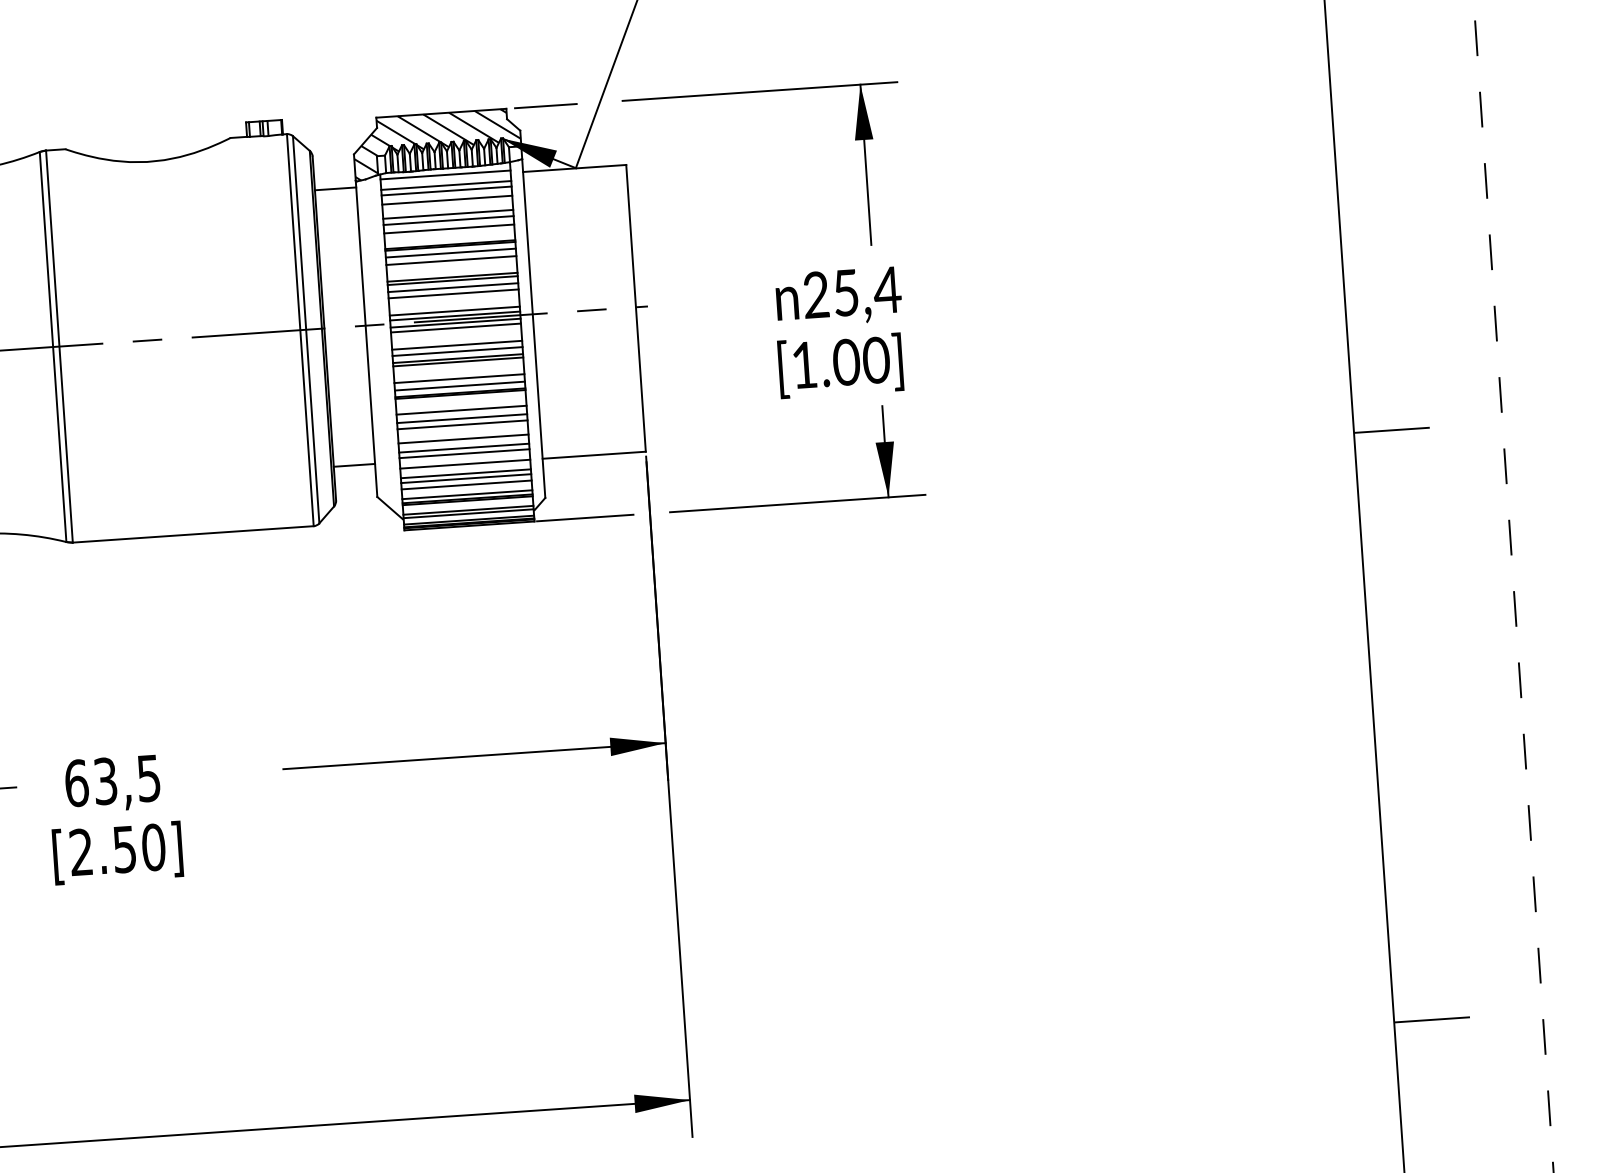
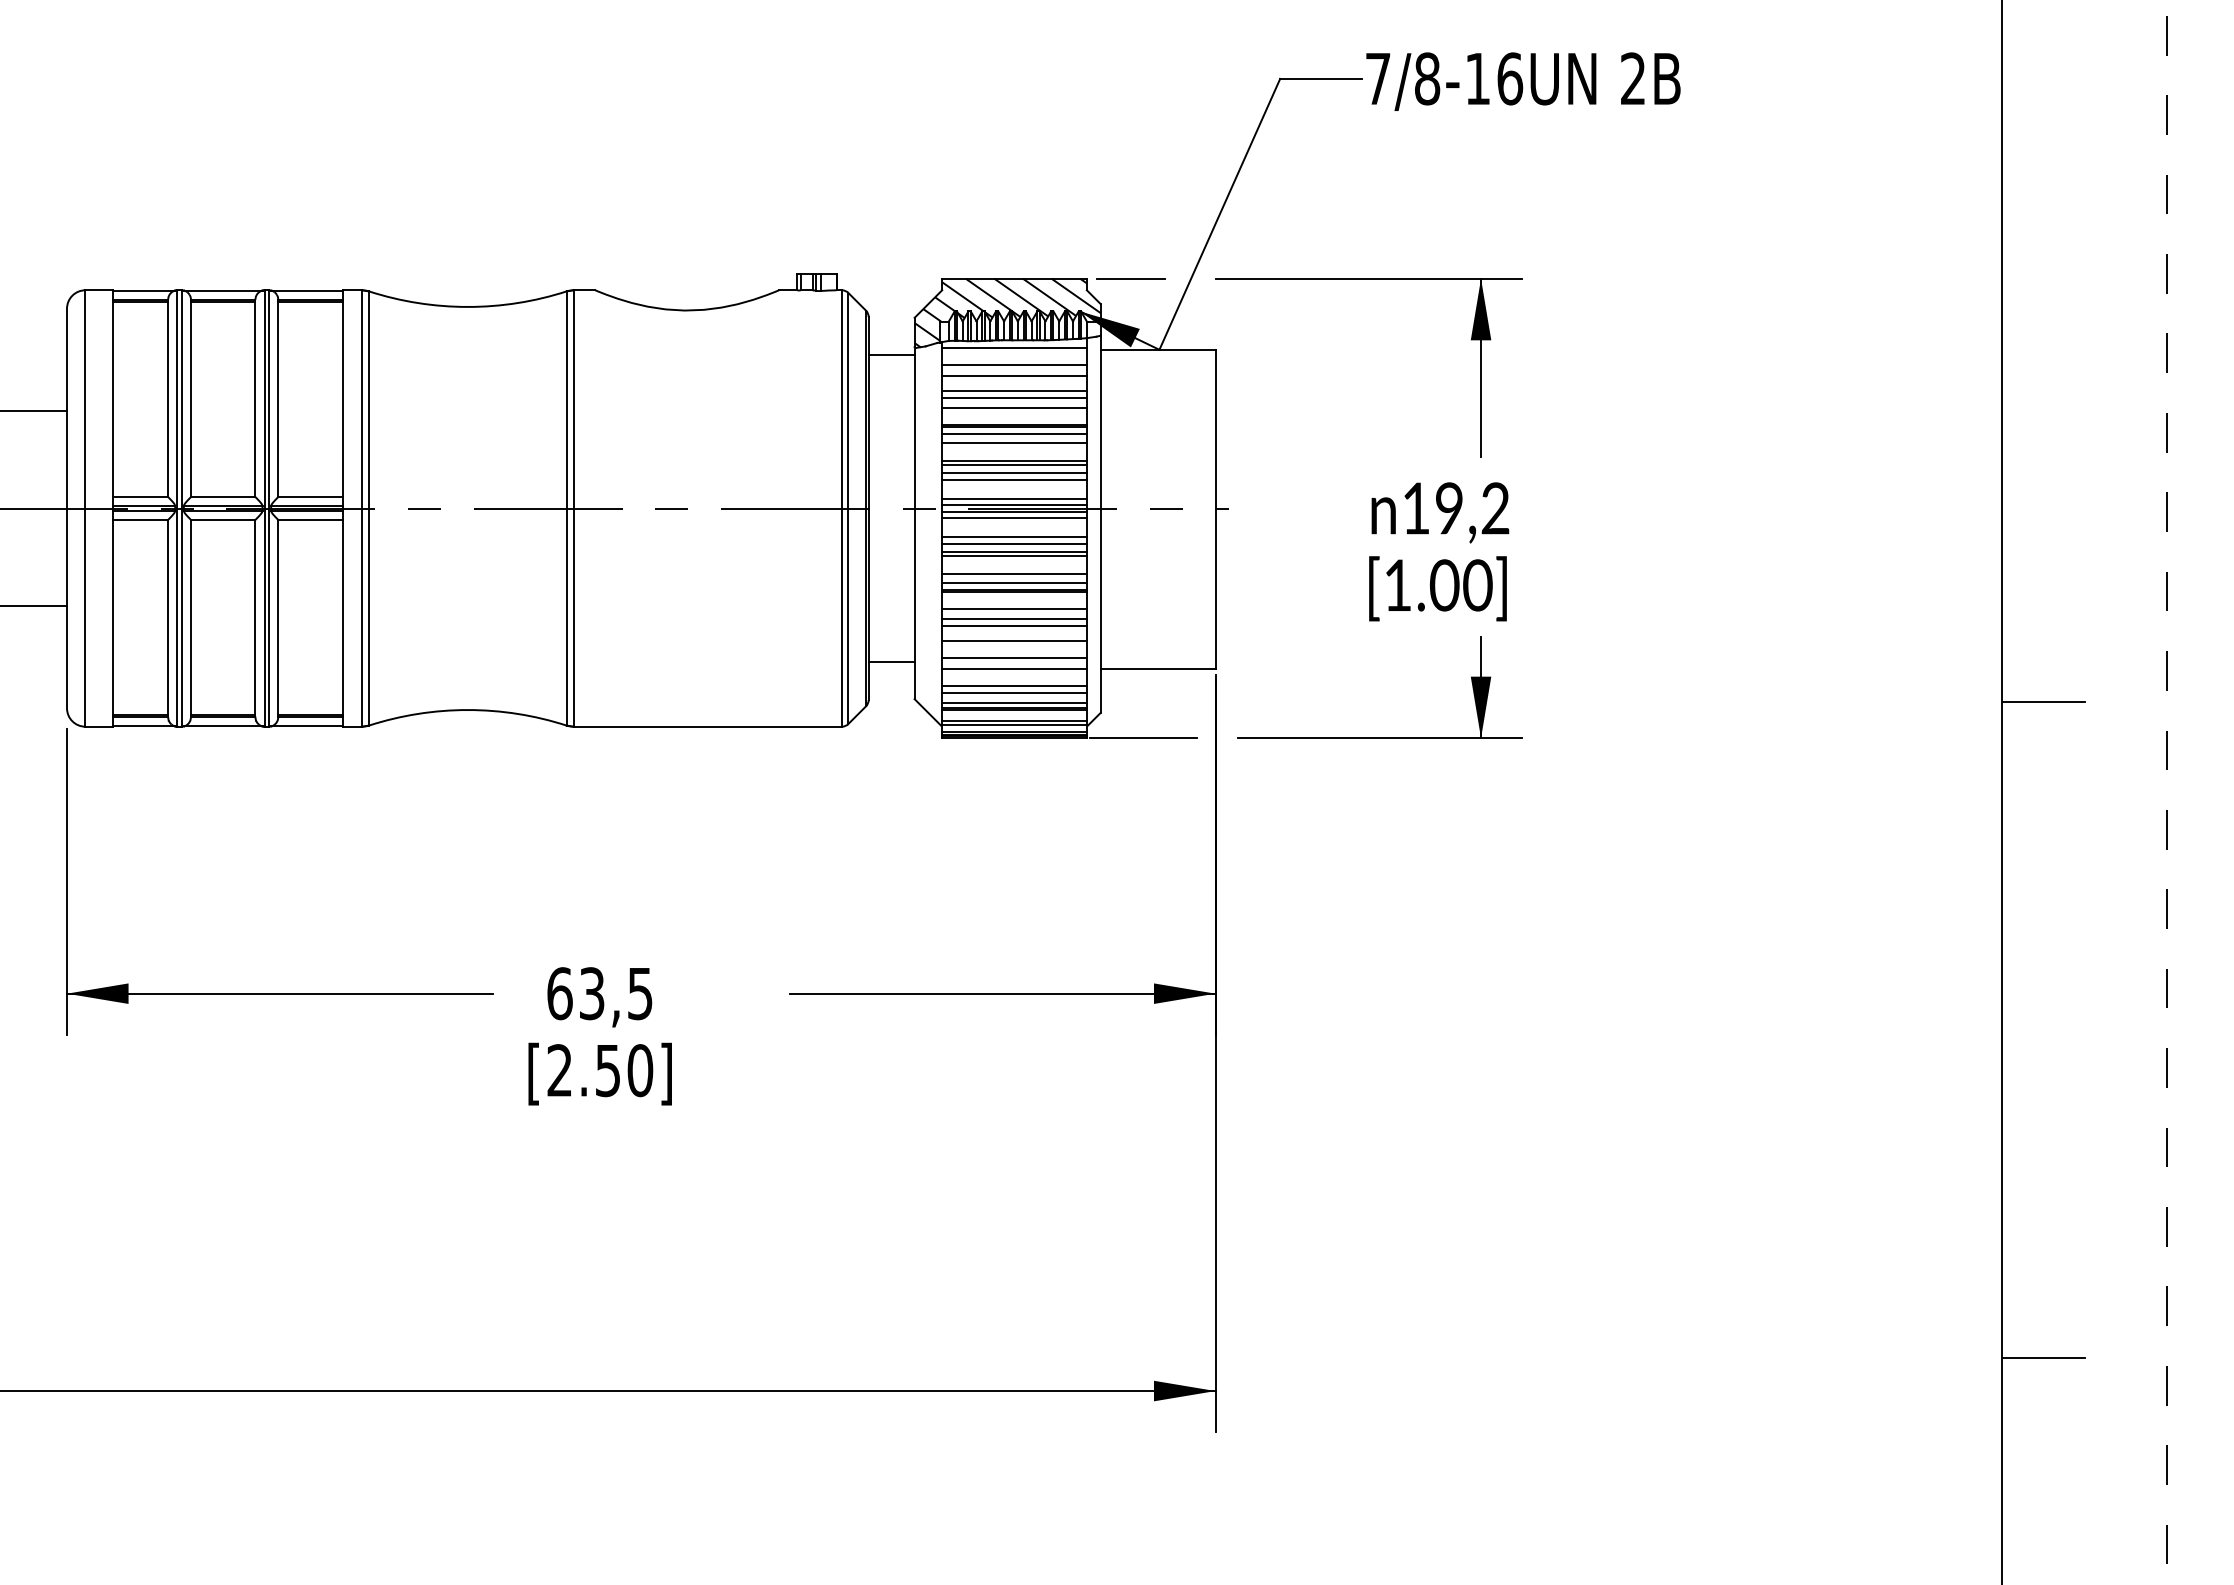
line: (446, 185) -> (1014, 359), removed
text: (852, 292) -> (1456, 508), 25,4 -> 19,2
line: (464, 448) -> (1014, 651), removed
line: (465, 474) -> (1014, 680), removed

